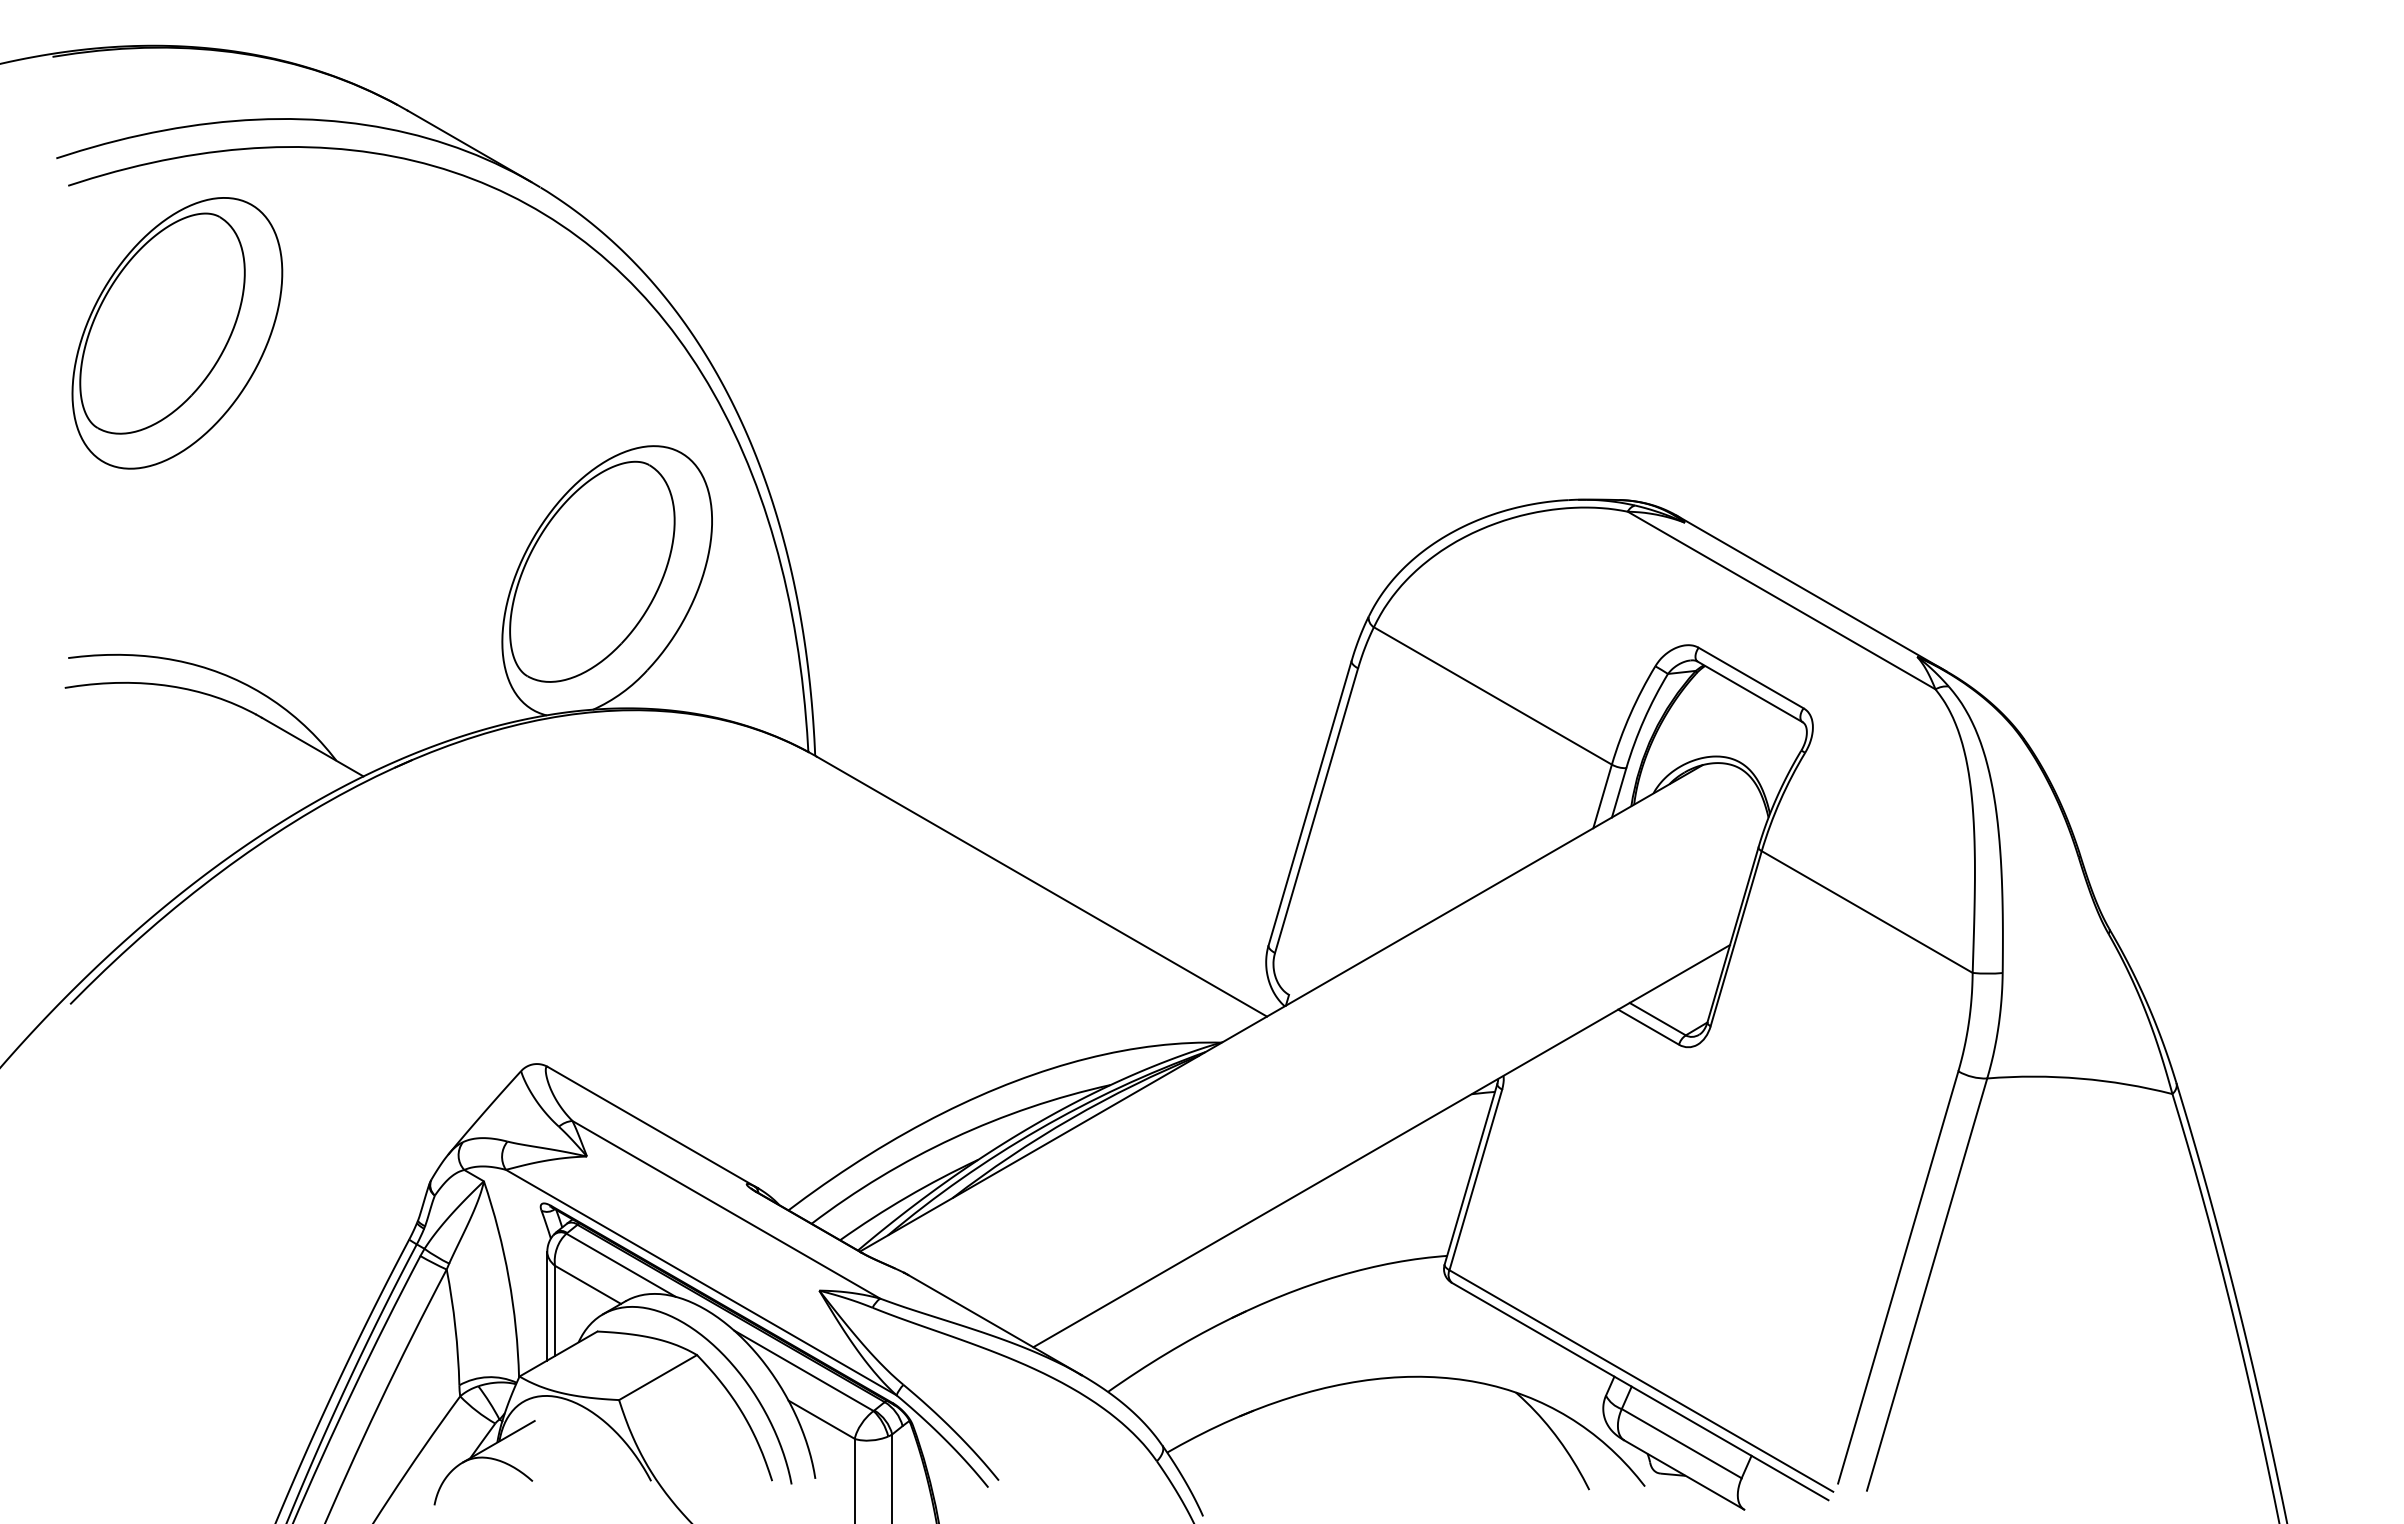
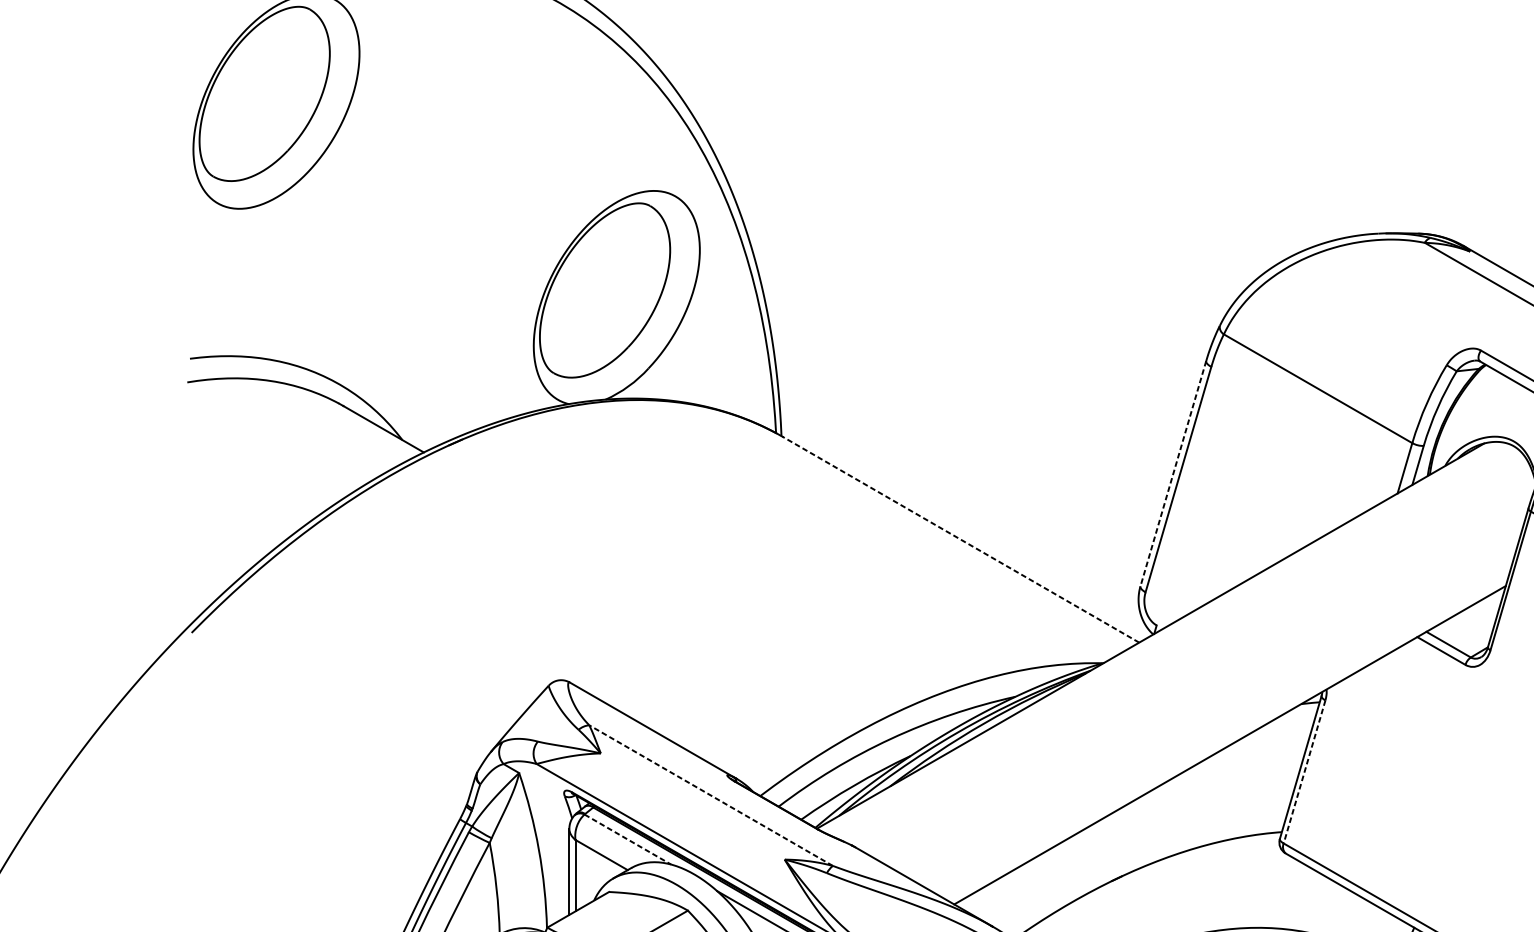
line: (1309, 803) -> (1172, 473), solid -> dashed
line: (1041, 886) -> (960, 539), solid -> dashed
line: (1475, 1180) -> (1304, 772), solid -> dashed
line: (726, 1209) -> (711, 795), solid -> dashed
line: (621, 1265) -> (628, 839), solid -> dashed

